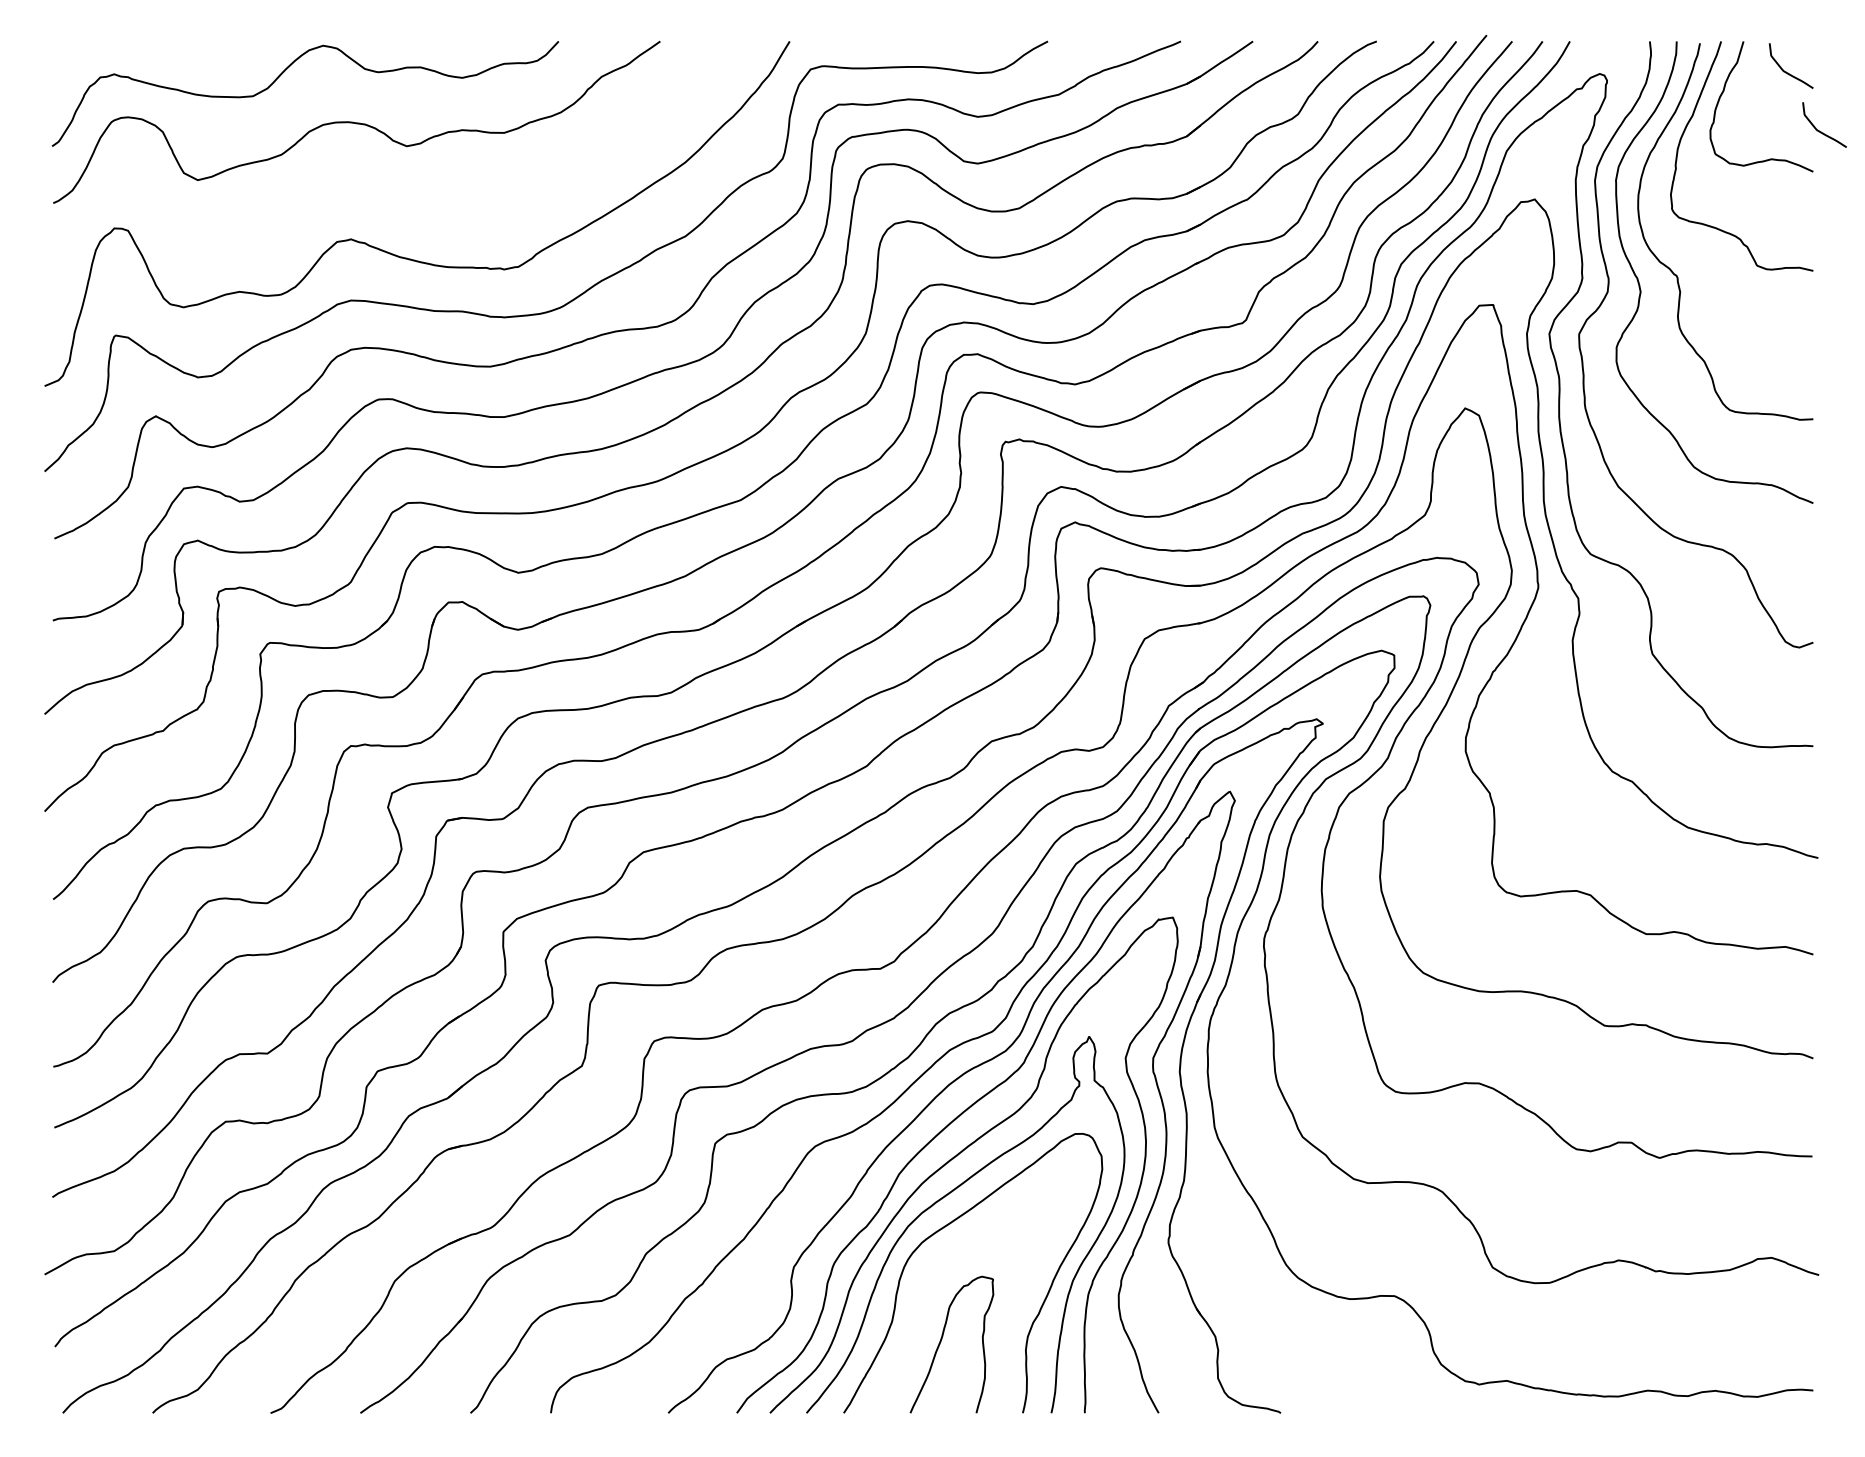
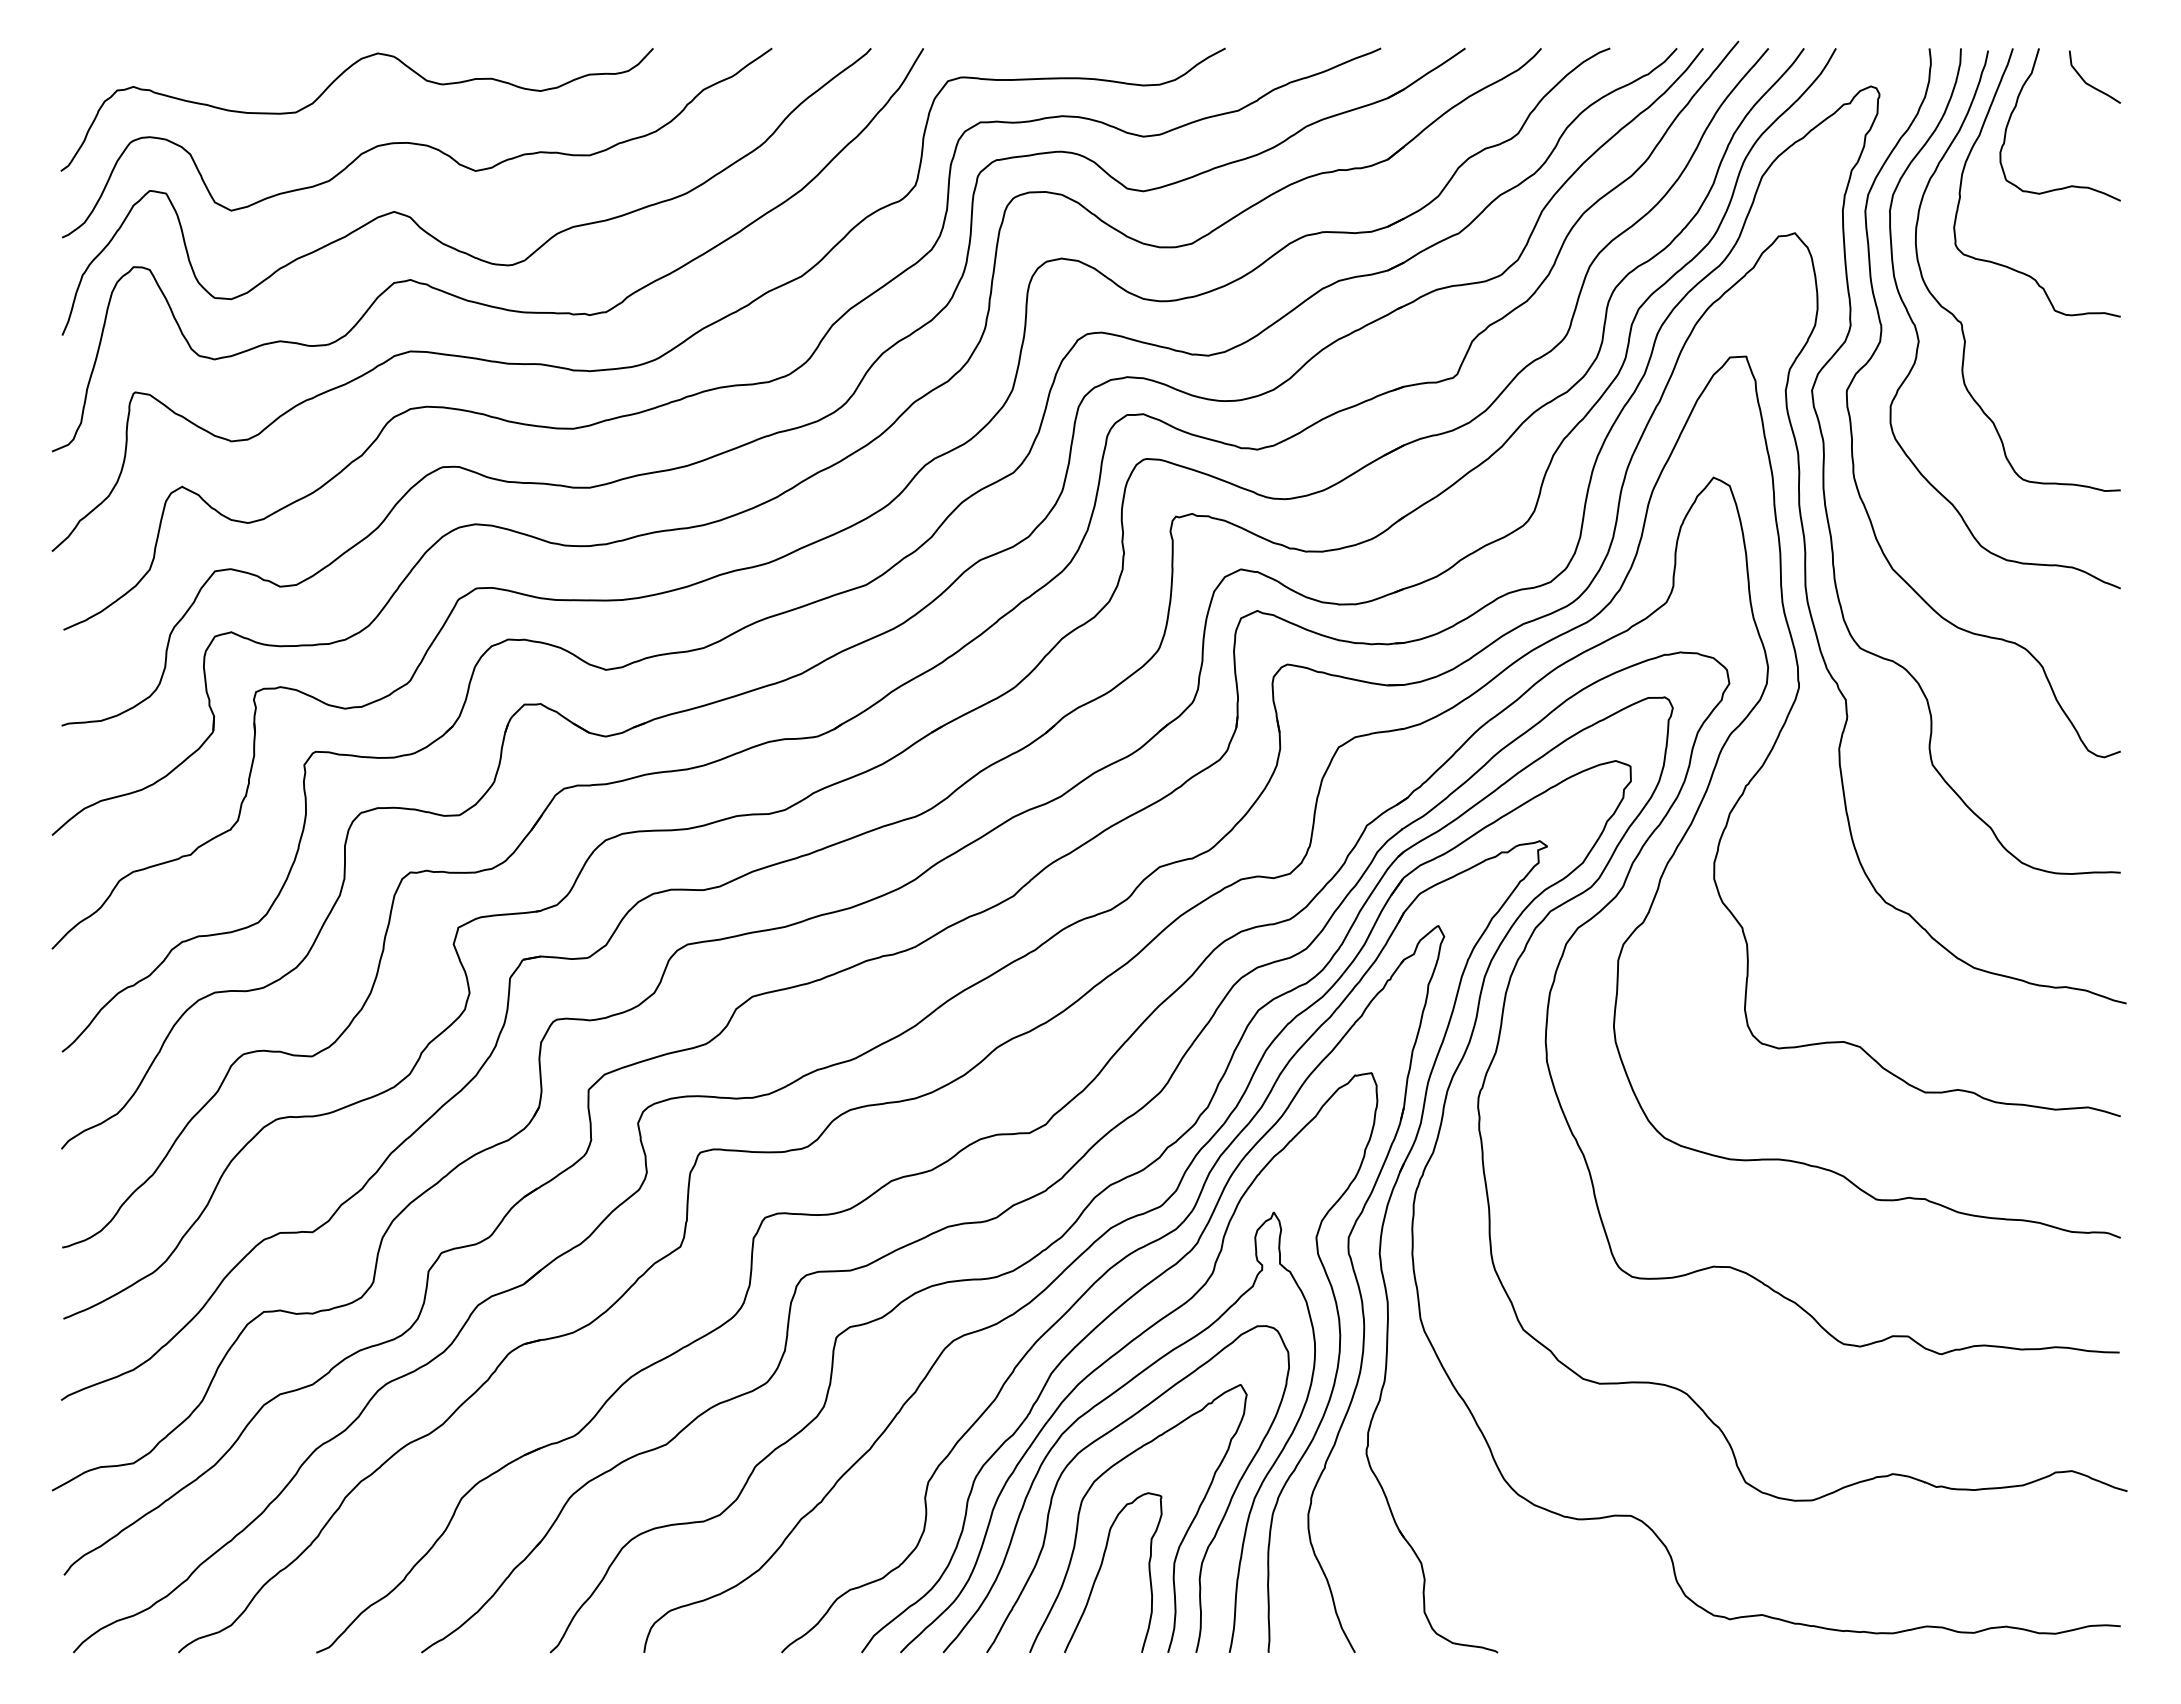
curve: (1820, 131) -> (2129, 153), removed
curve: (371, 202) -> (434, 236), added
curve: (1010, 1317) -> (1181, 1540), added

